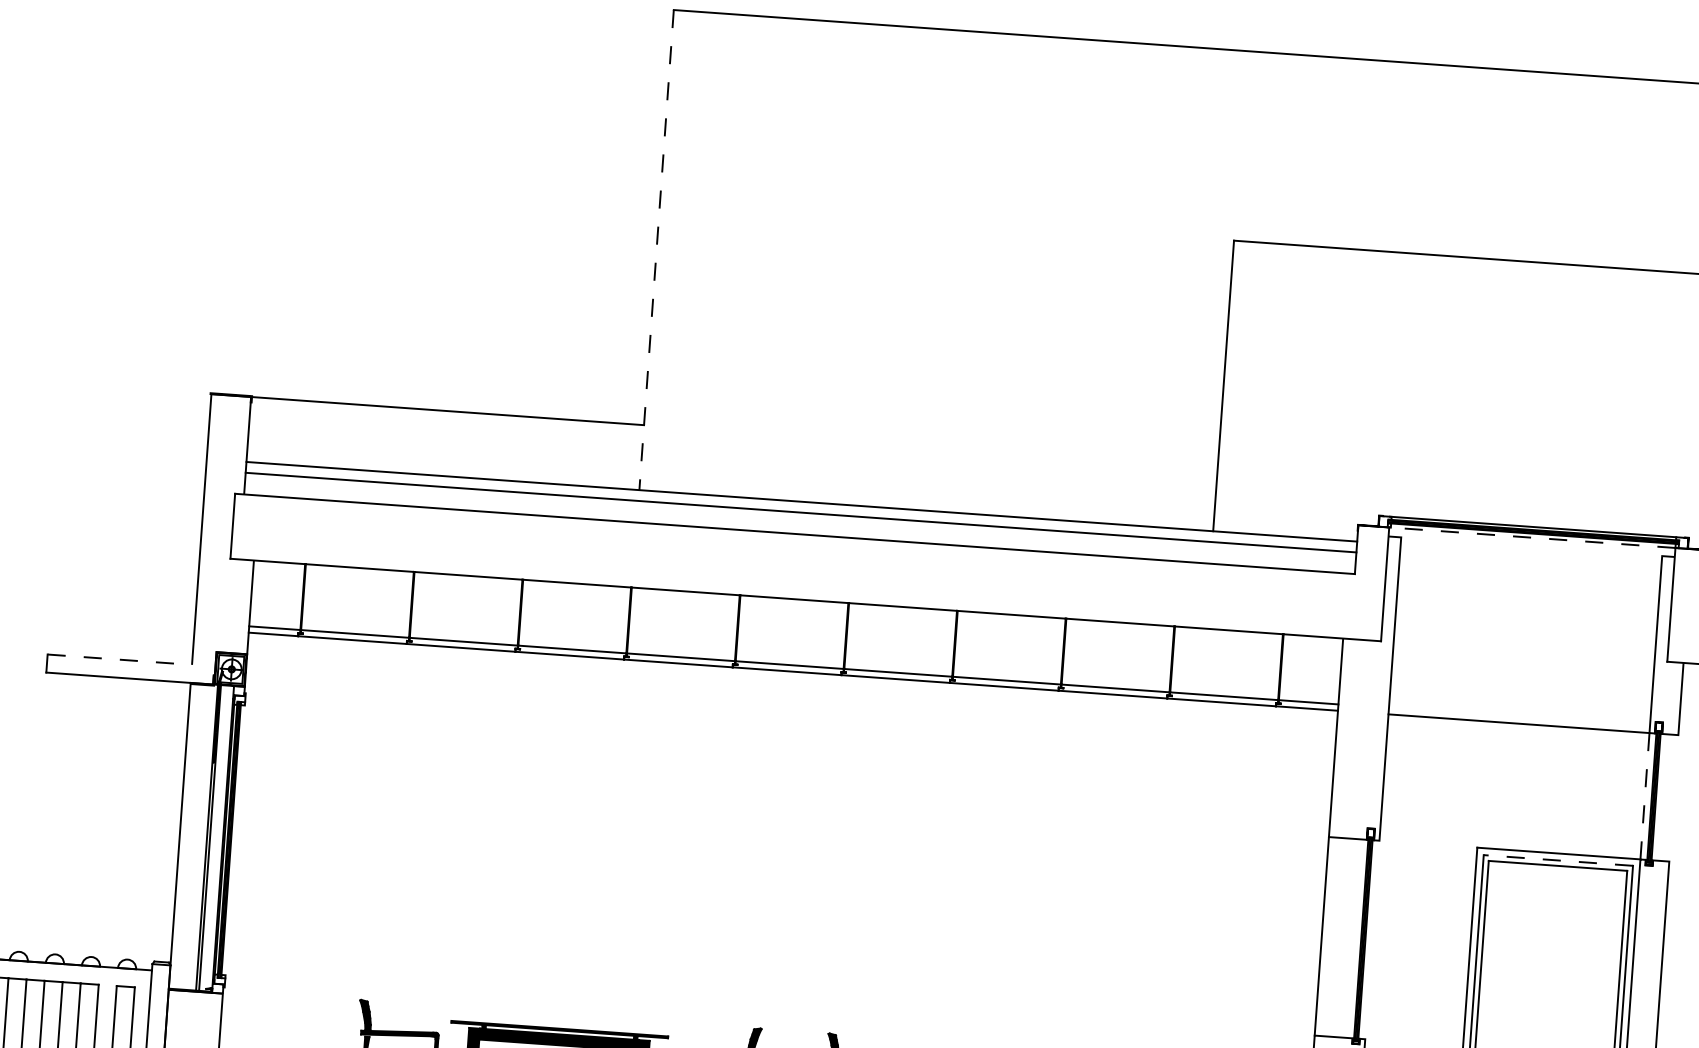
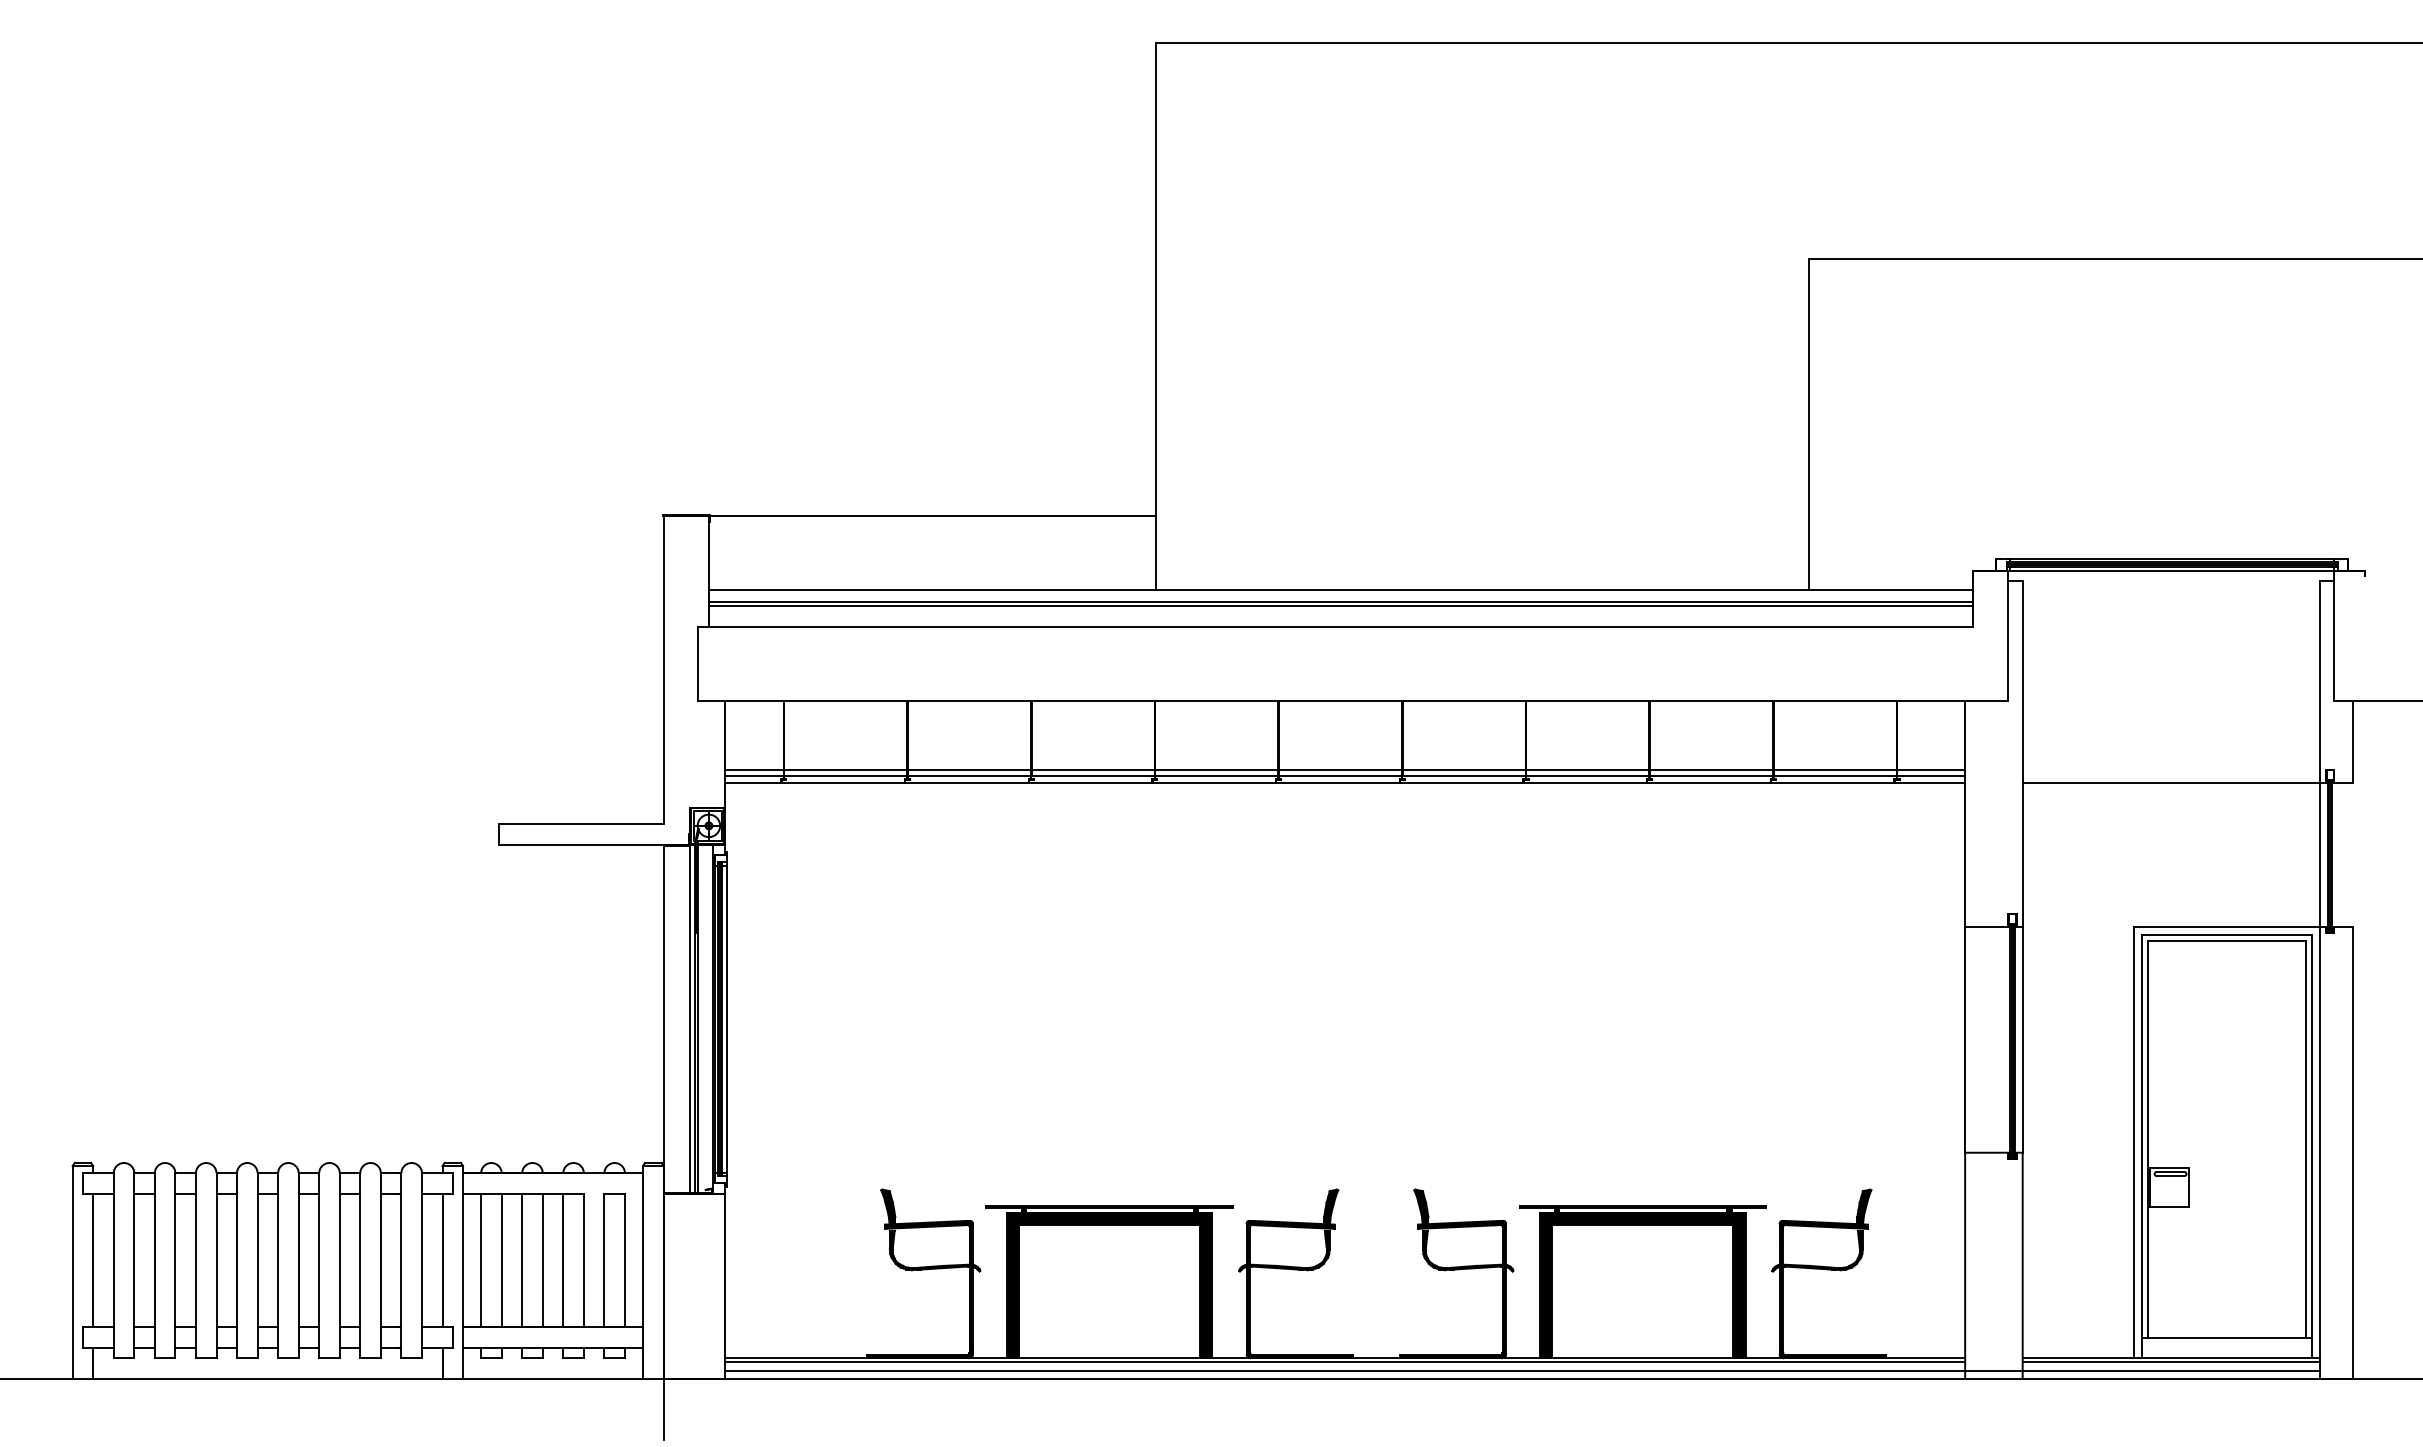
line: (656, 250) -> (1156, 317), dashed -> solid
line: (800, 516) -> (1340, 606), added
line: (1532, 538) -> (2171, 571), dashed -> solid
line: (119, 659) -> (581, 823), dashed -> solid
line: (794, 659) -> (1345, 769), added
line: (1644, 795) -> (2319, 854), dashed -> solid
line: (203, 837) -> (690, 1018), added
line: (235, 839) -> (726, 1018), added
line: (1558, 860) -> (2226, 934), dashed -> solid
line: (1372, 939) -> (2022, 1039), added

